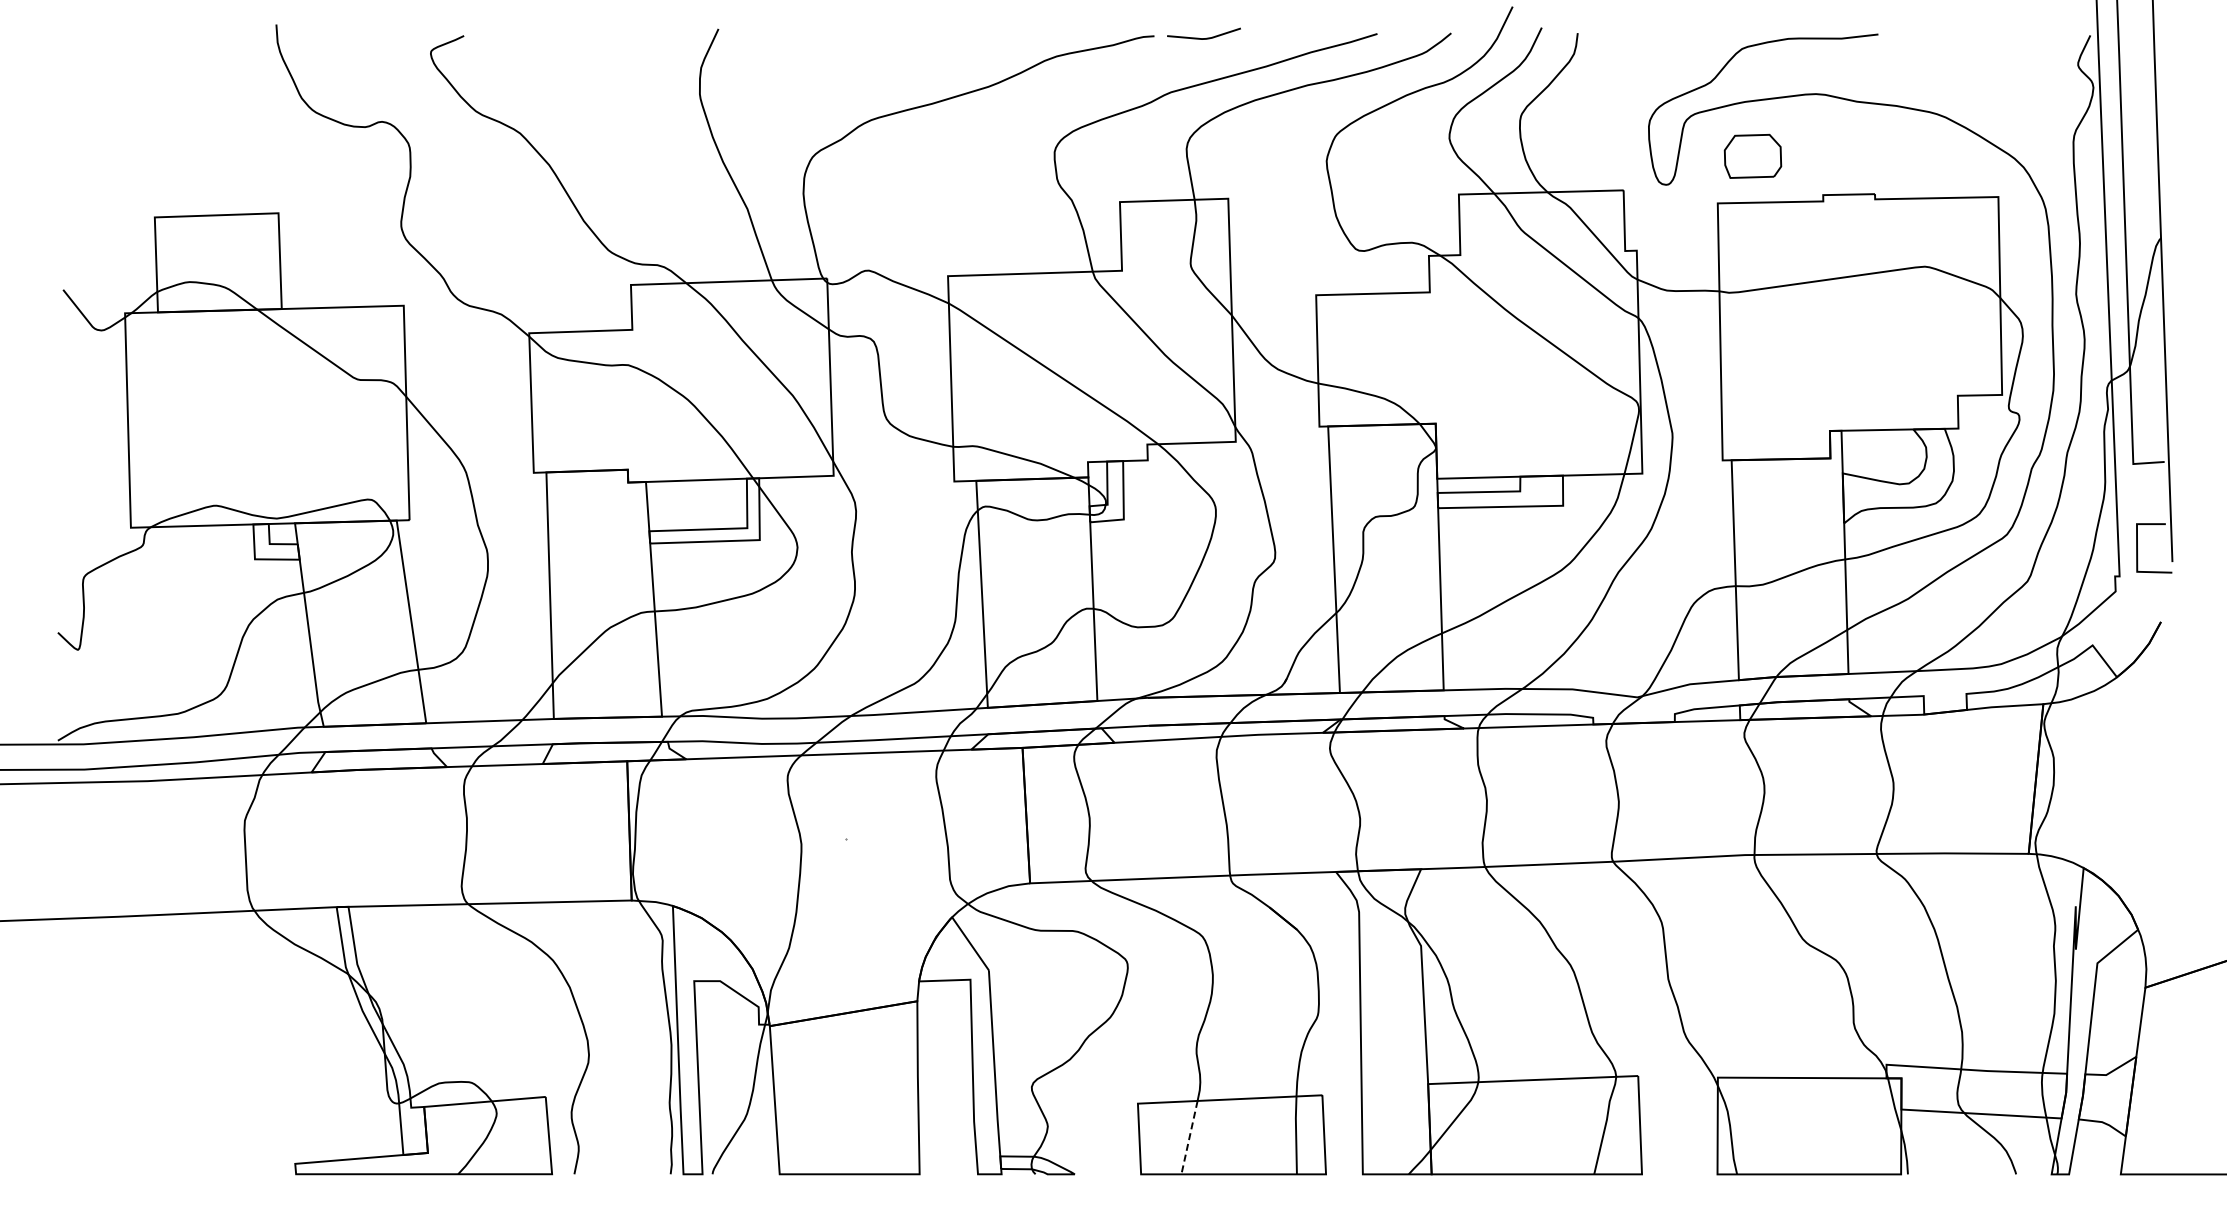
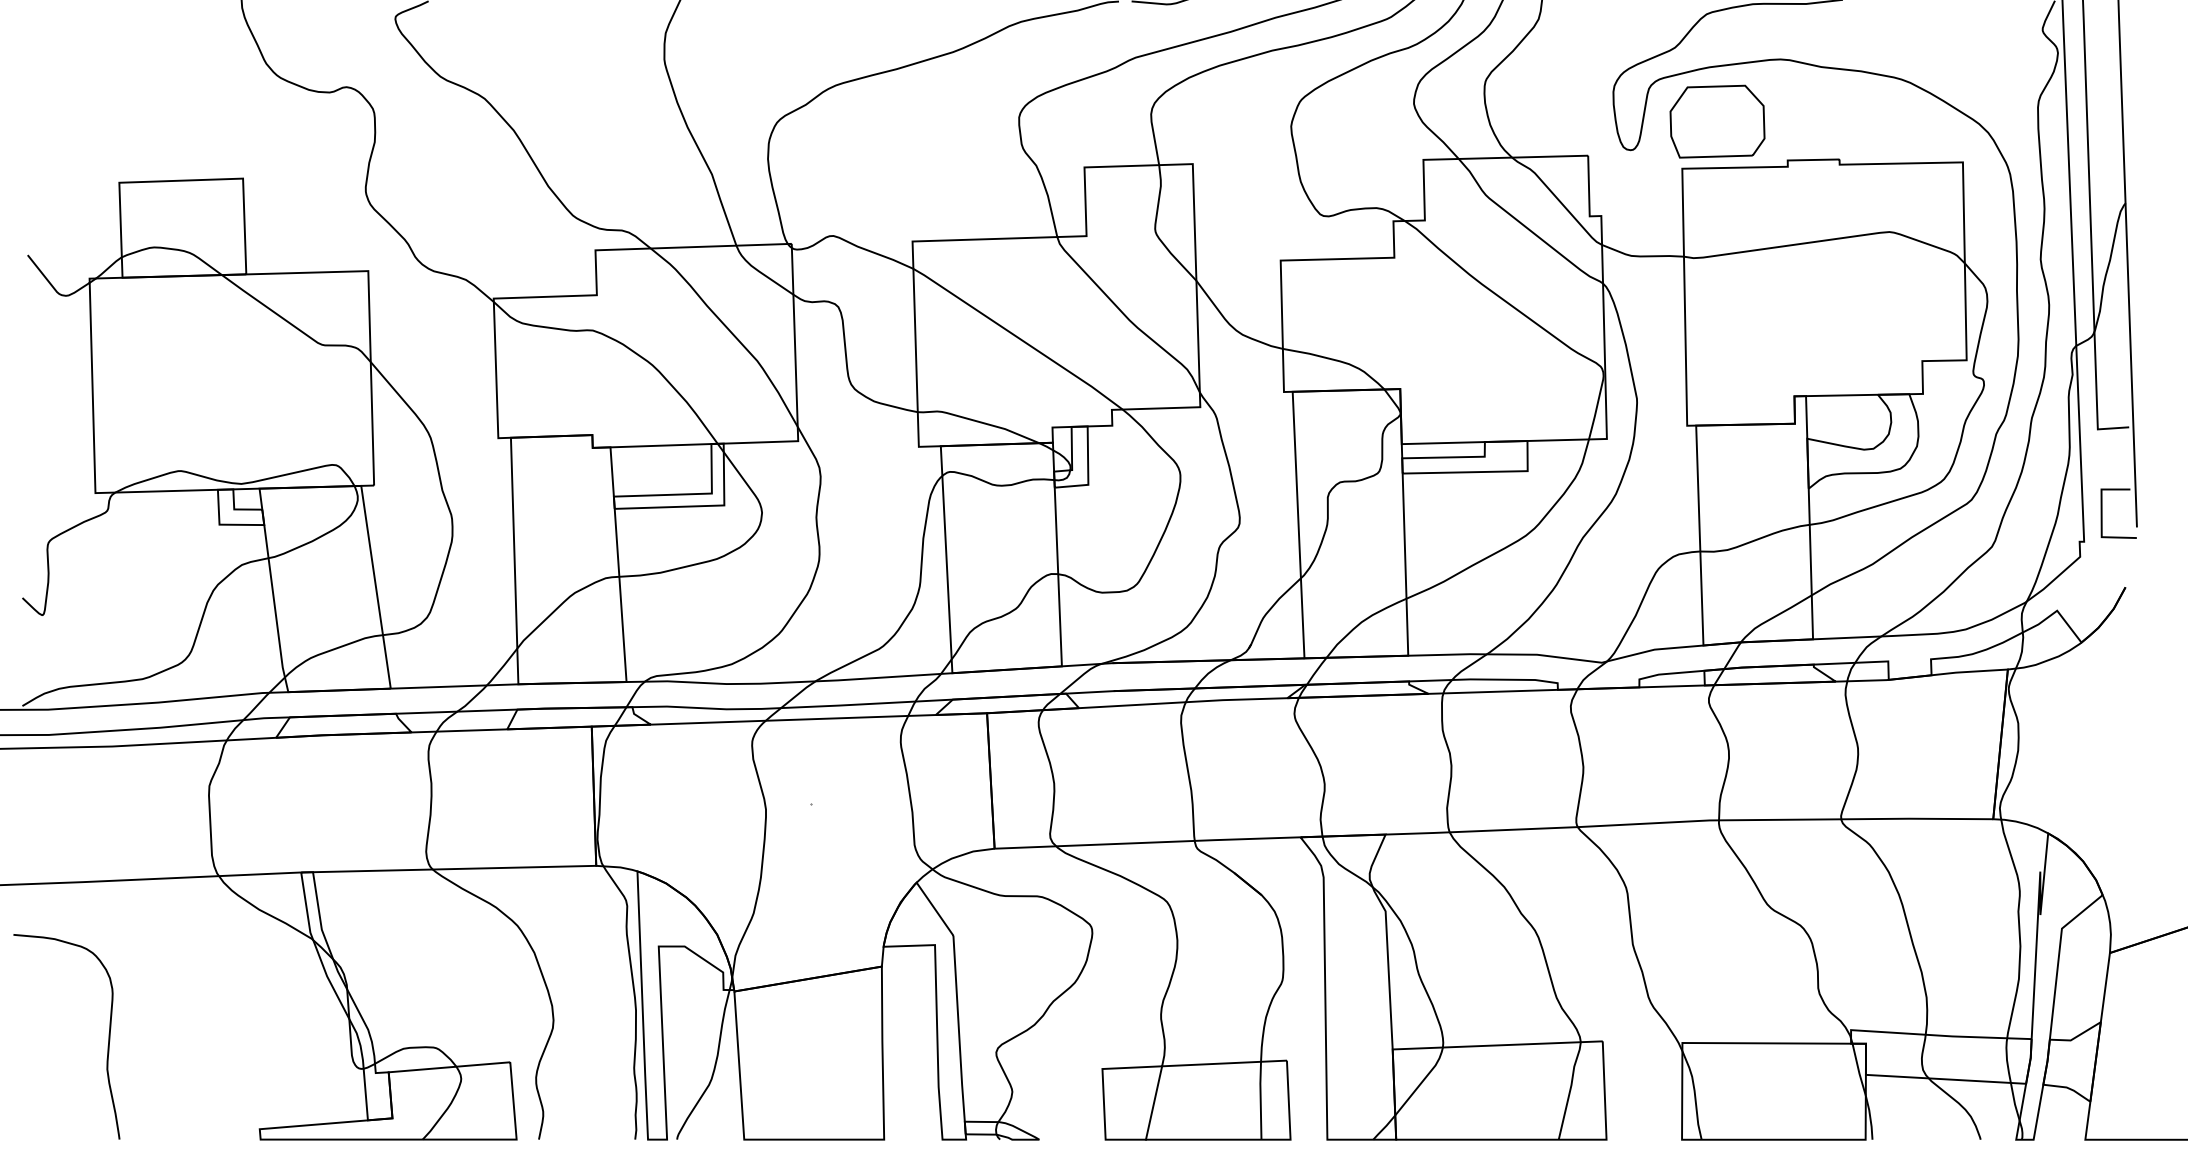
part: (1752, 156) -> (1717, 121), size x1.67
curve: (143, 1074) -> (108, 1039), added
line: (1189, 1137) -> (1154, 1102), dashed -> solid

